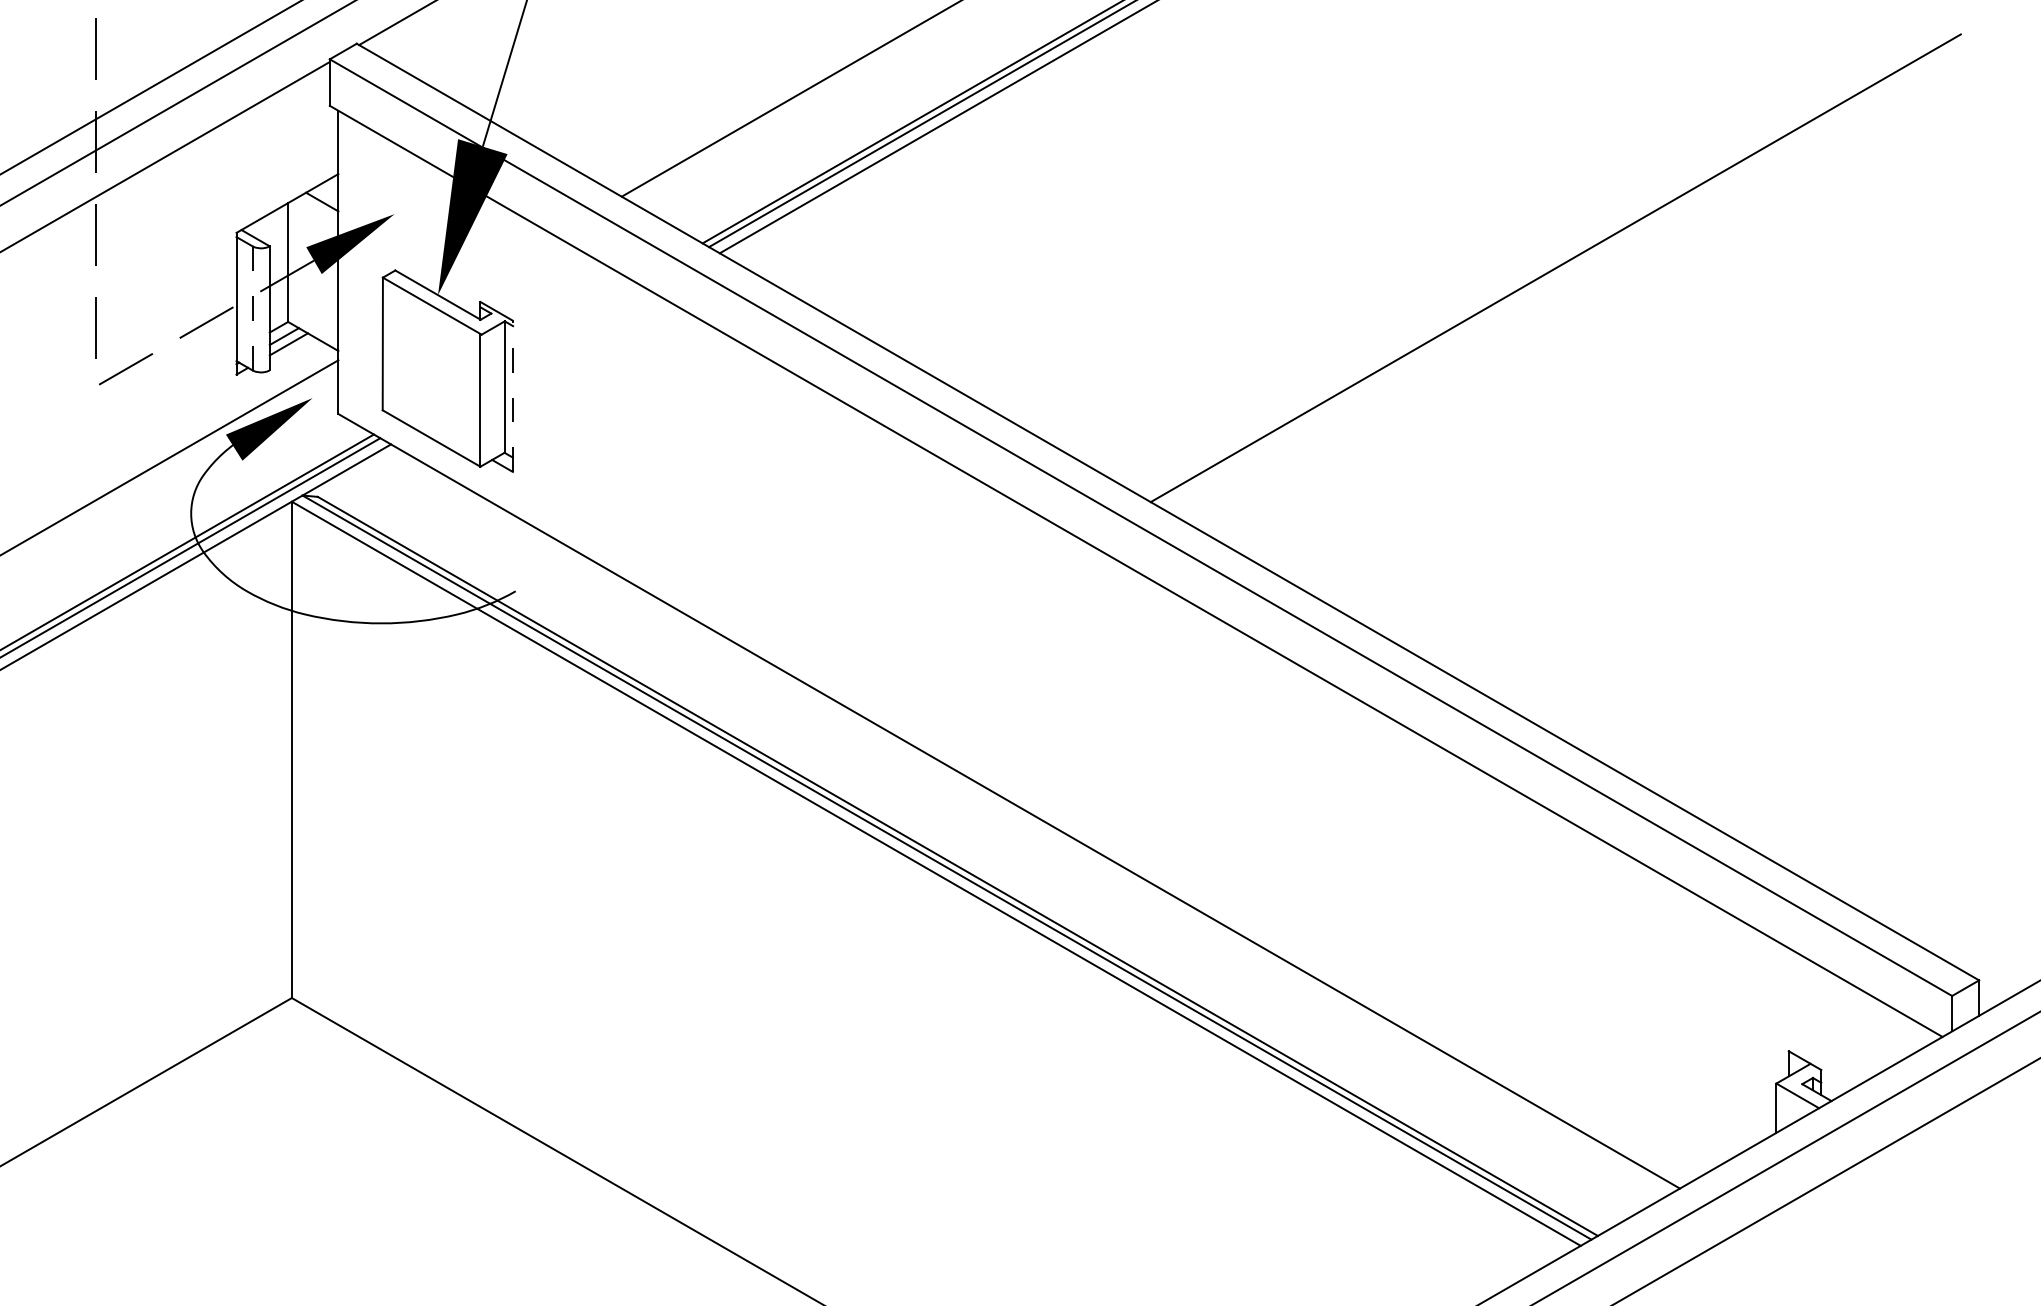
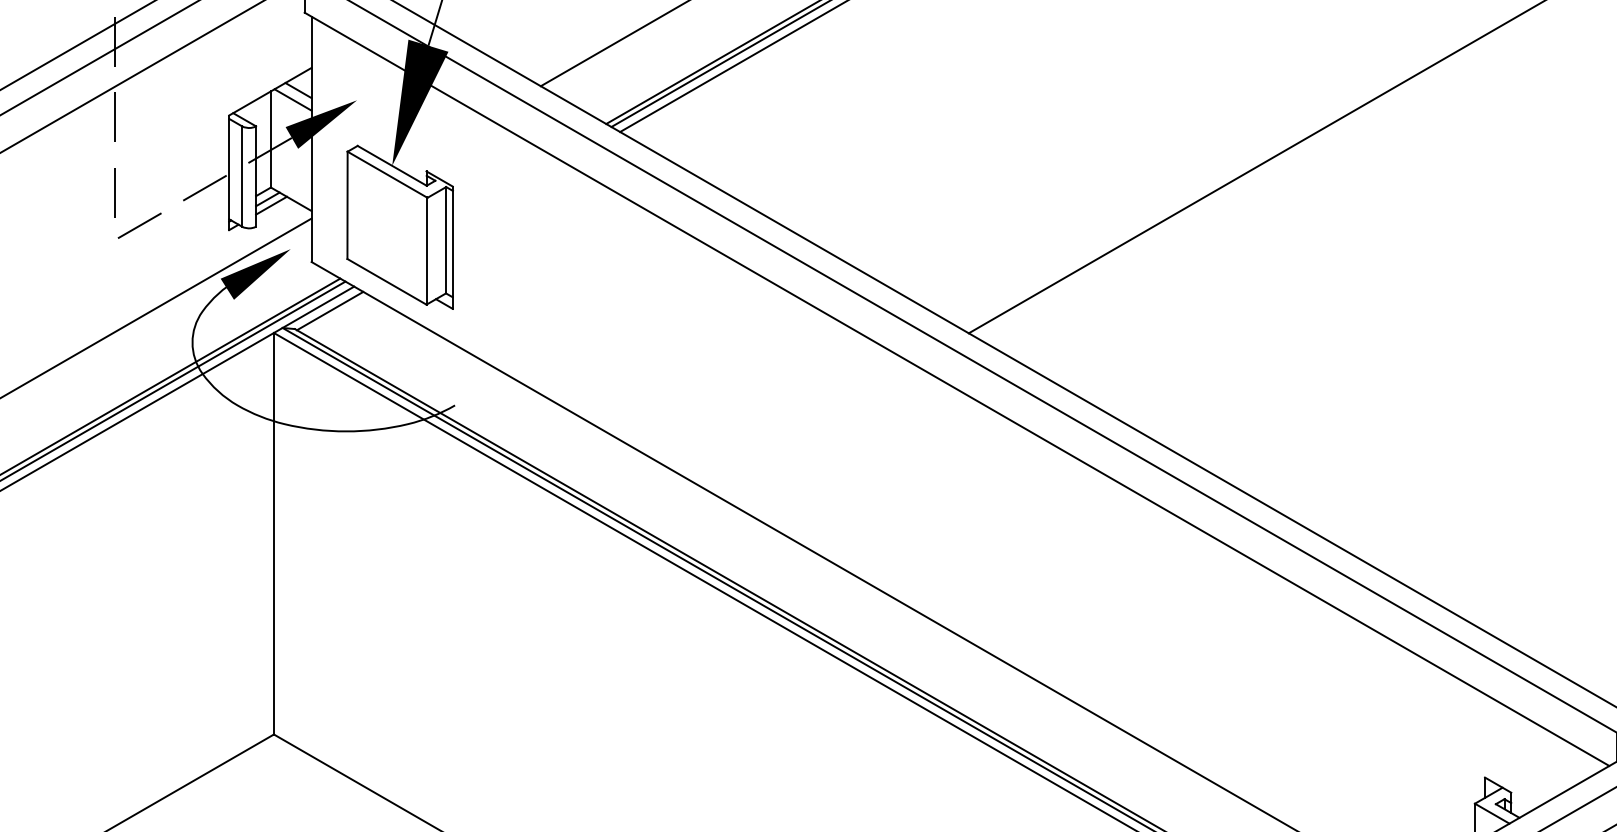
line: (315, 213) -> (293, 99), added
line: (252, 308) -> (242, 176), dashed -> solid
line: (512, 396) -> (452, 247), dashed -> solid
line: (361, 474) -> (330, 310), added

